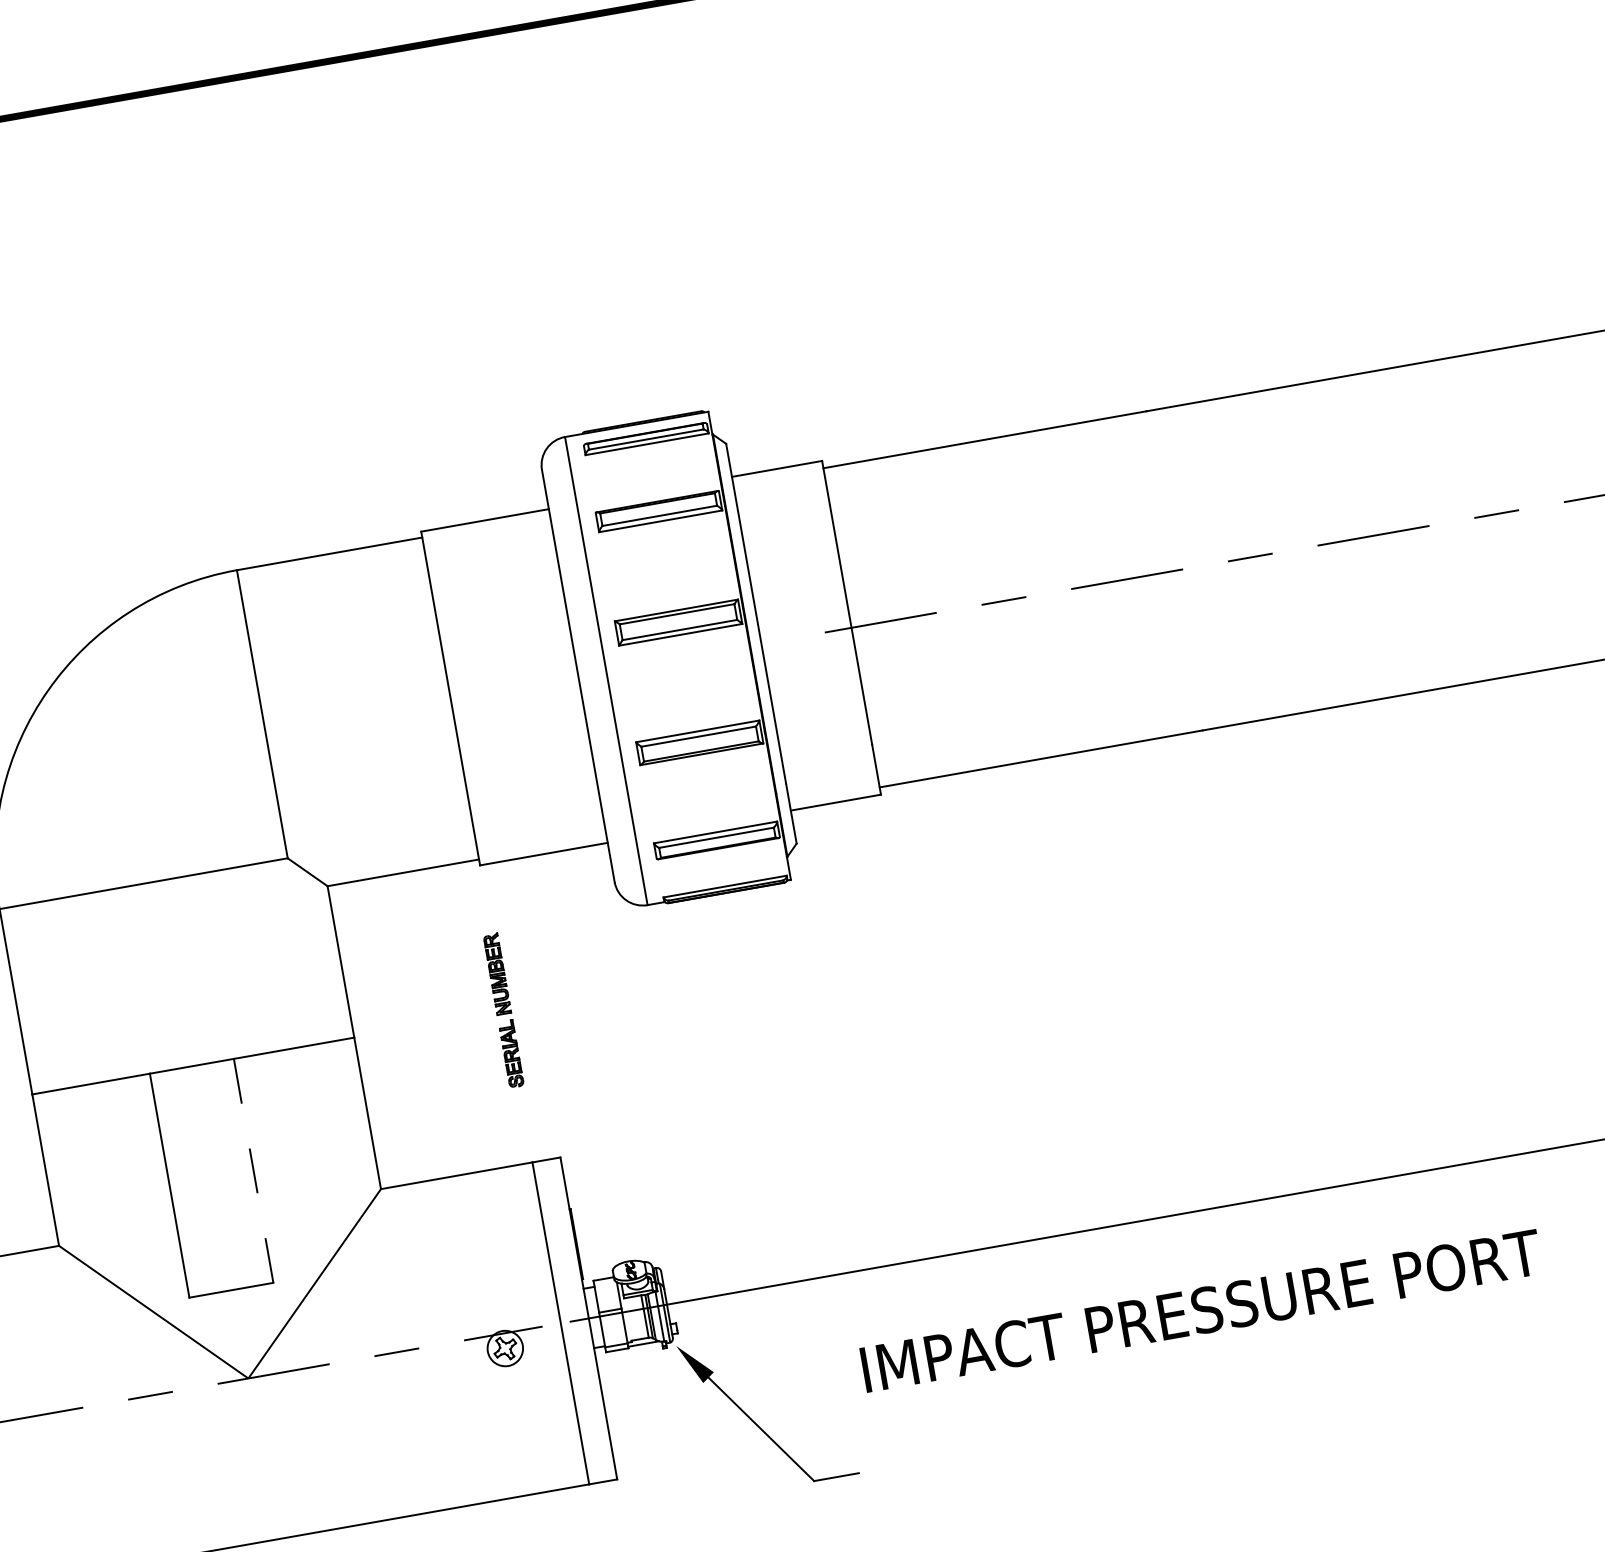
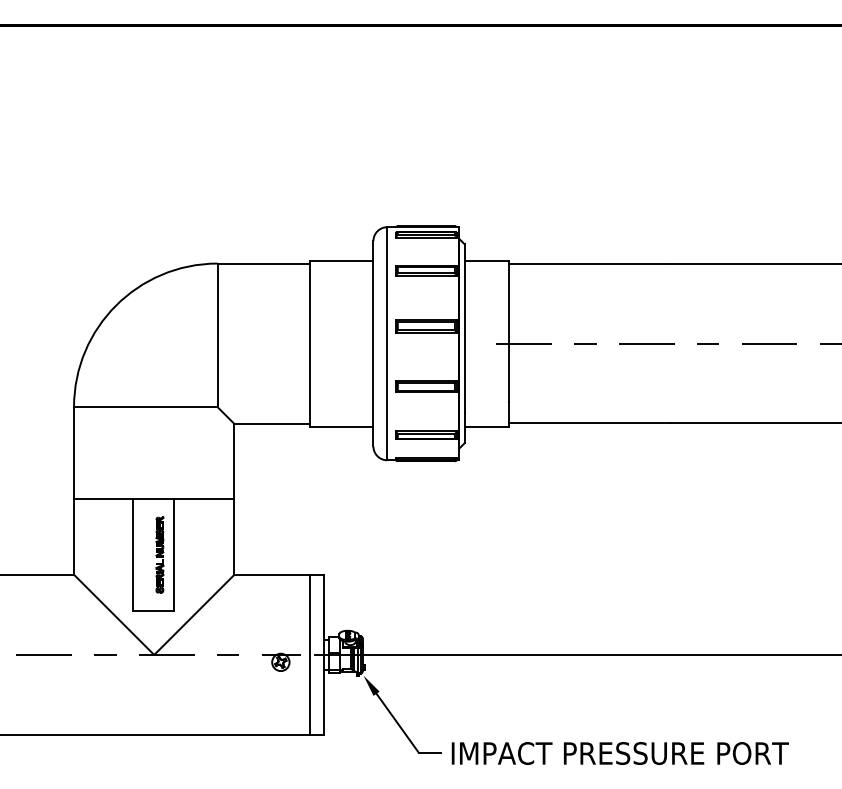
part: (502, 1009) -> (159, 554), moved
line: (253, 1171) -> (174, 555), dashed -> solid
text: (1199, 1311) -> (619, 753), moved

